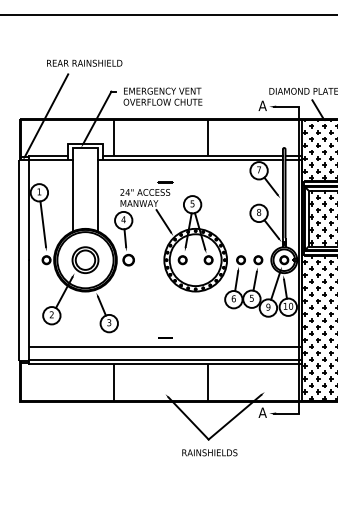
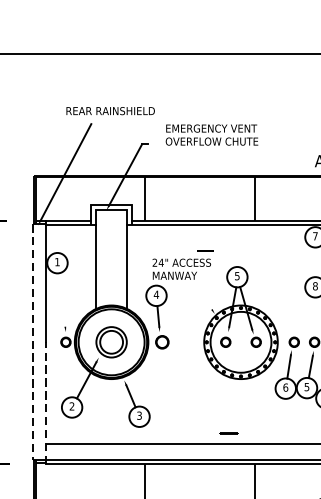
text: (162, 96) -> (211, 134), moved
line: (163, 221) -> (203, 296), removed
line: (43, 223) -> (62, 299), removed
line: (18, 260) -> (32, 342), solid -> dashed
line: (29, 312) -> (45, 403), solid -> dashed
line: (165, 337) -> (229, 433), moved

